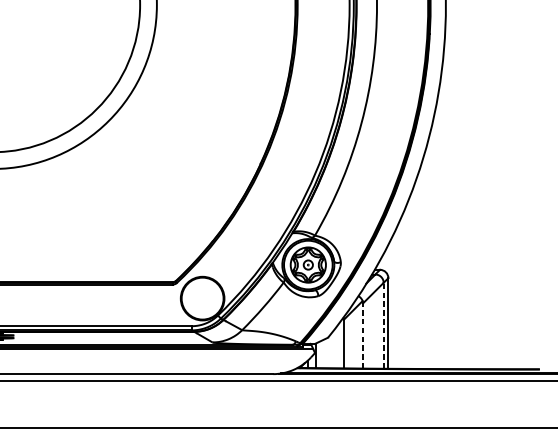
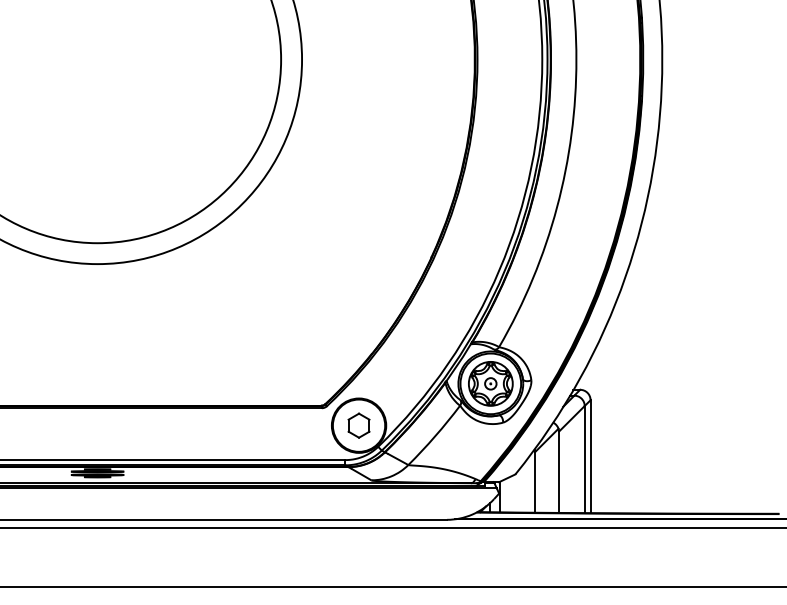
part: (202, 298) -> (358, 425), added
line: (383, 325) -> (584, 459), dashed -> solid
line: (363, 336) -> (559, 472), dashed -> solid

